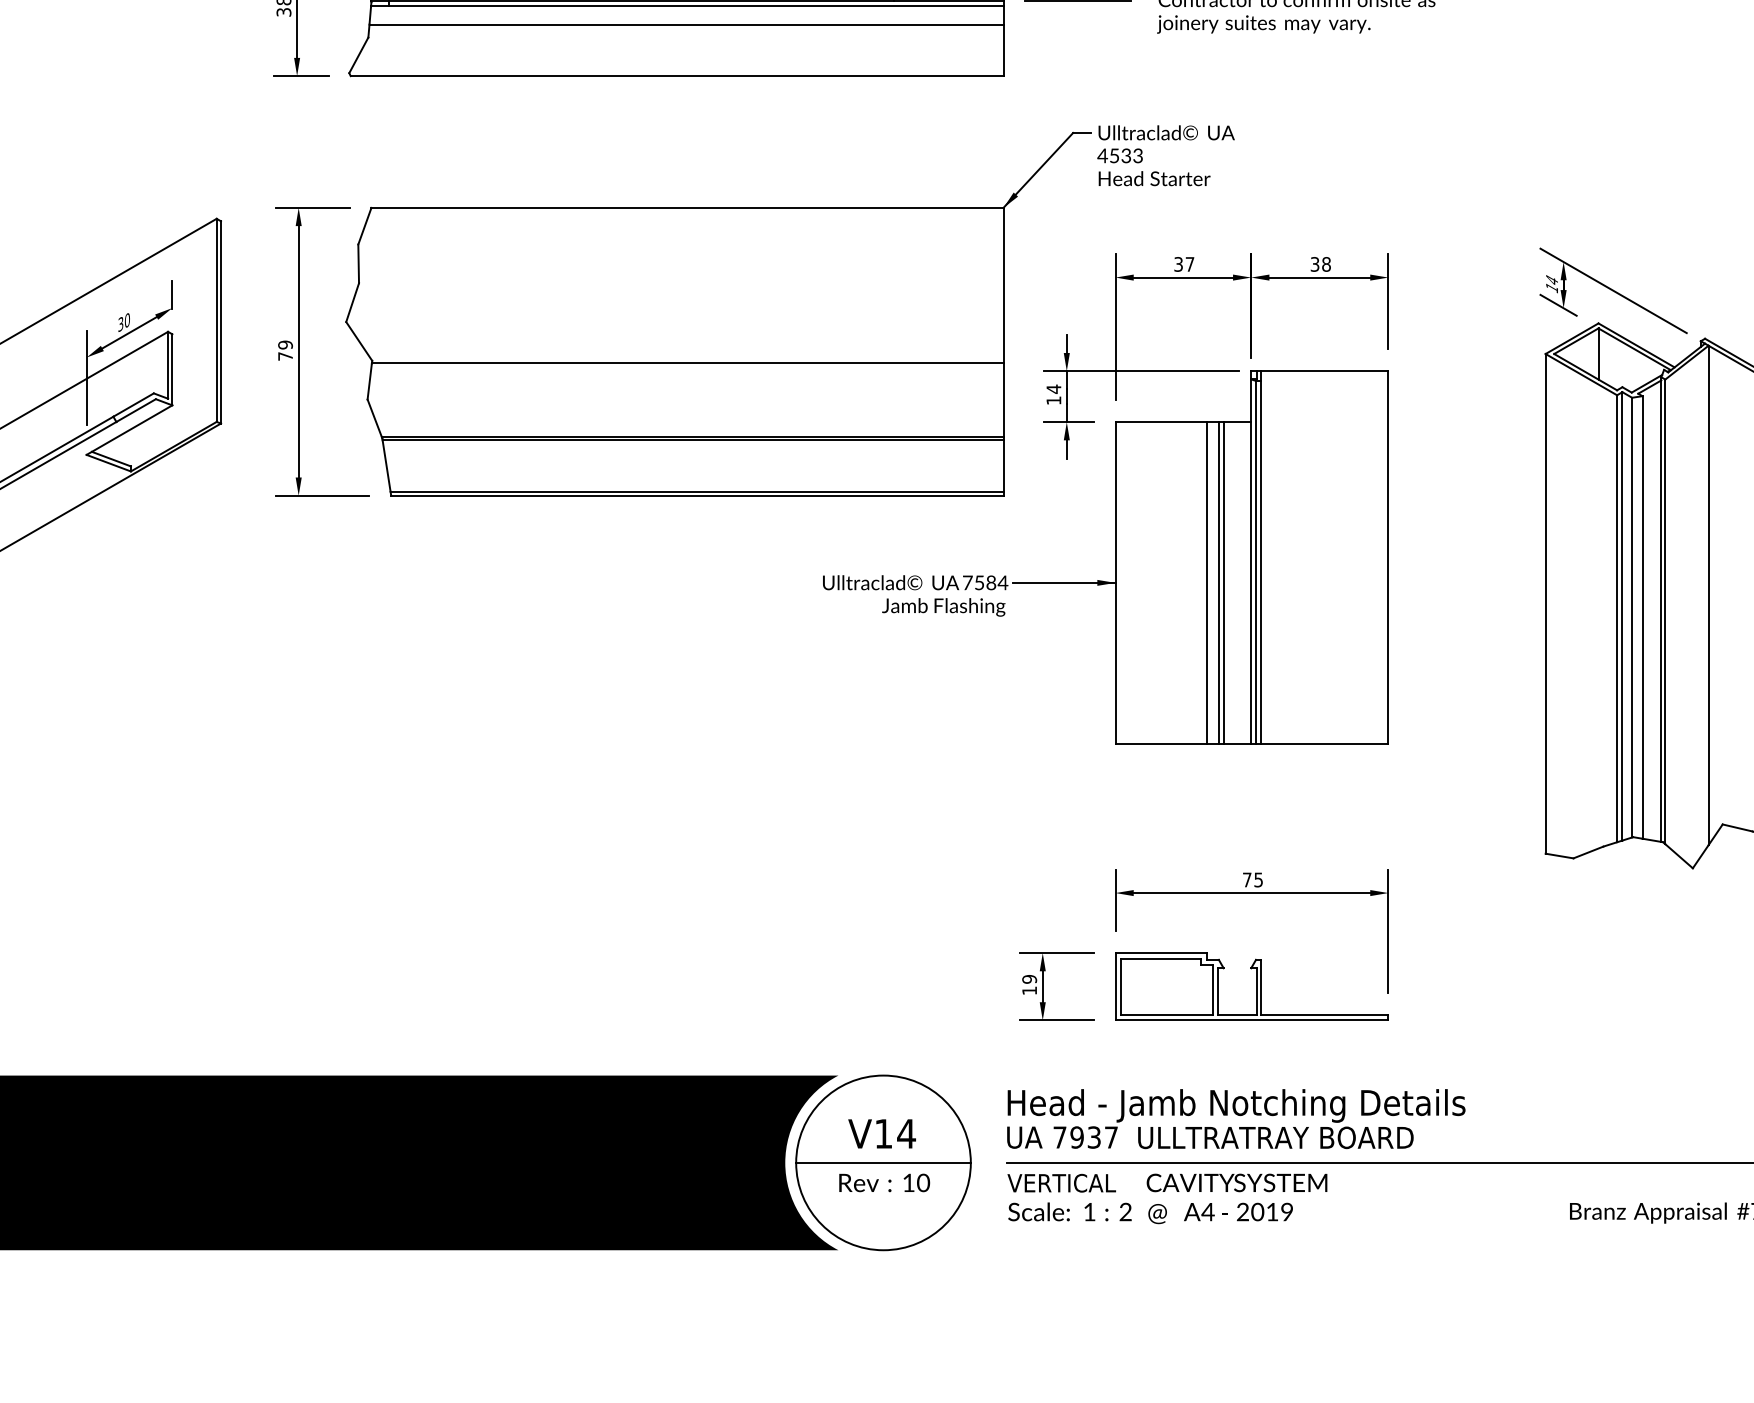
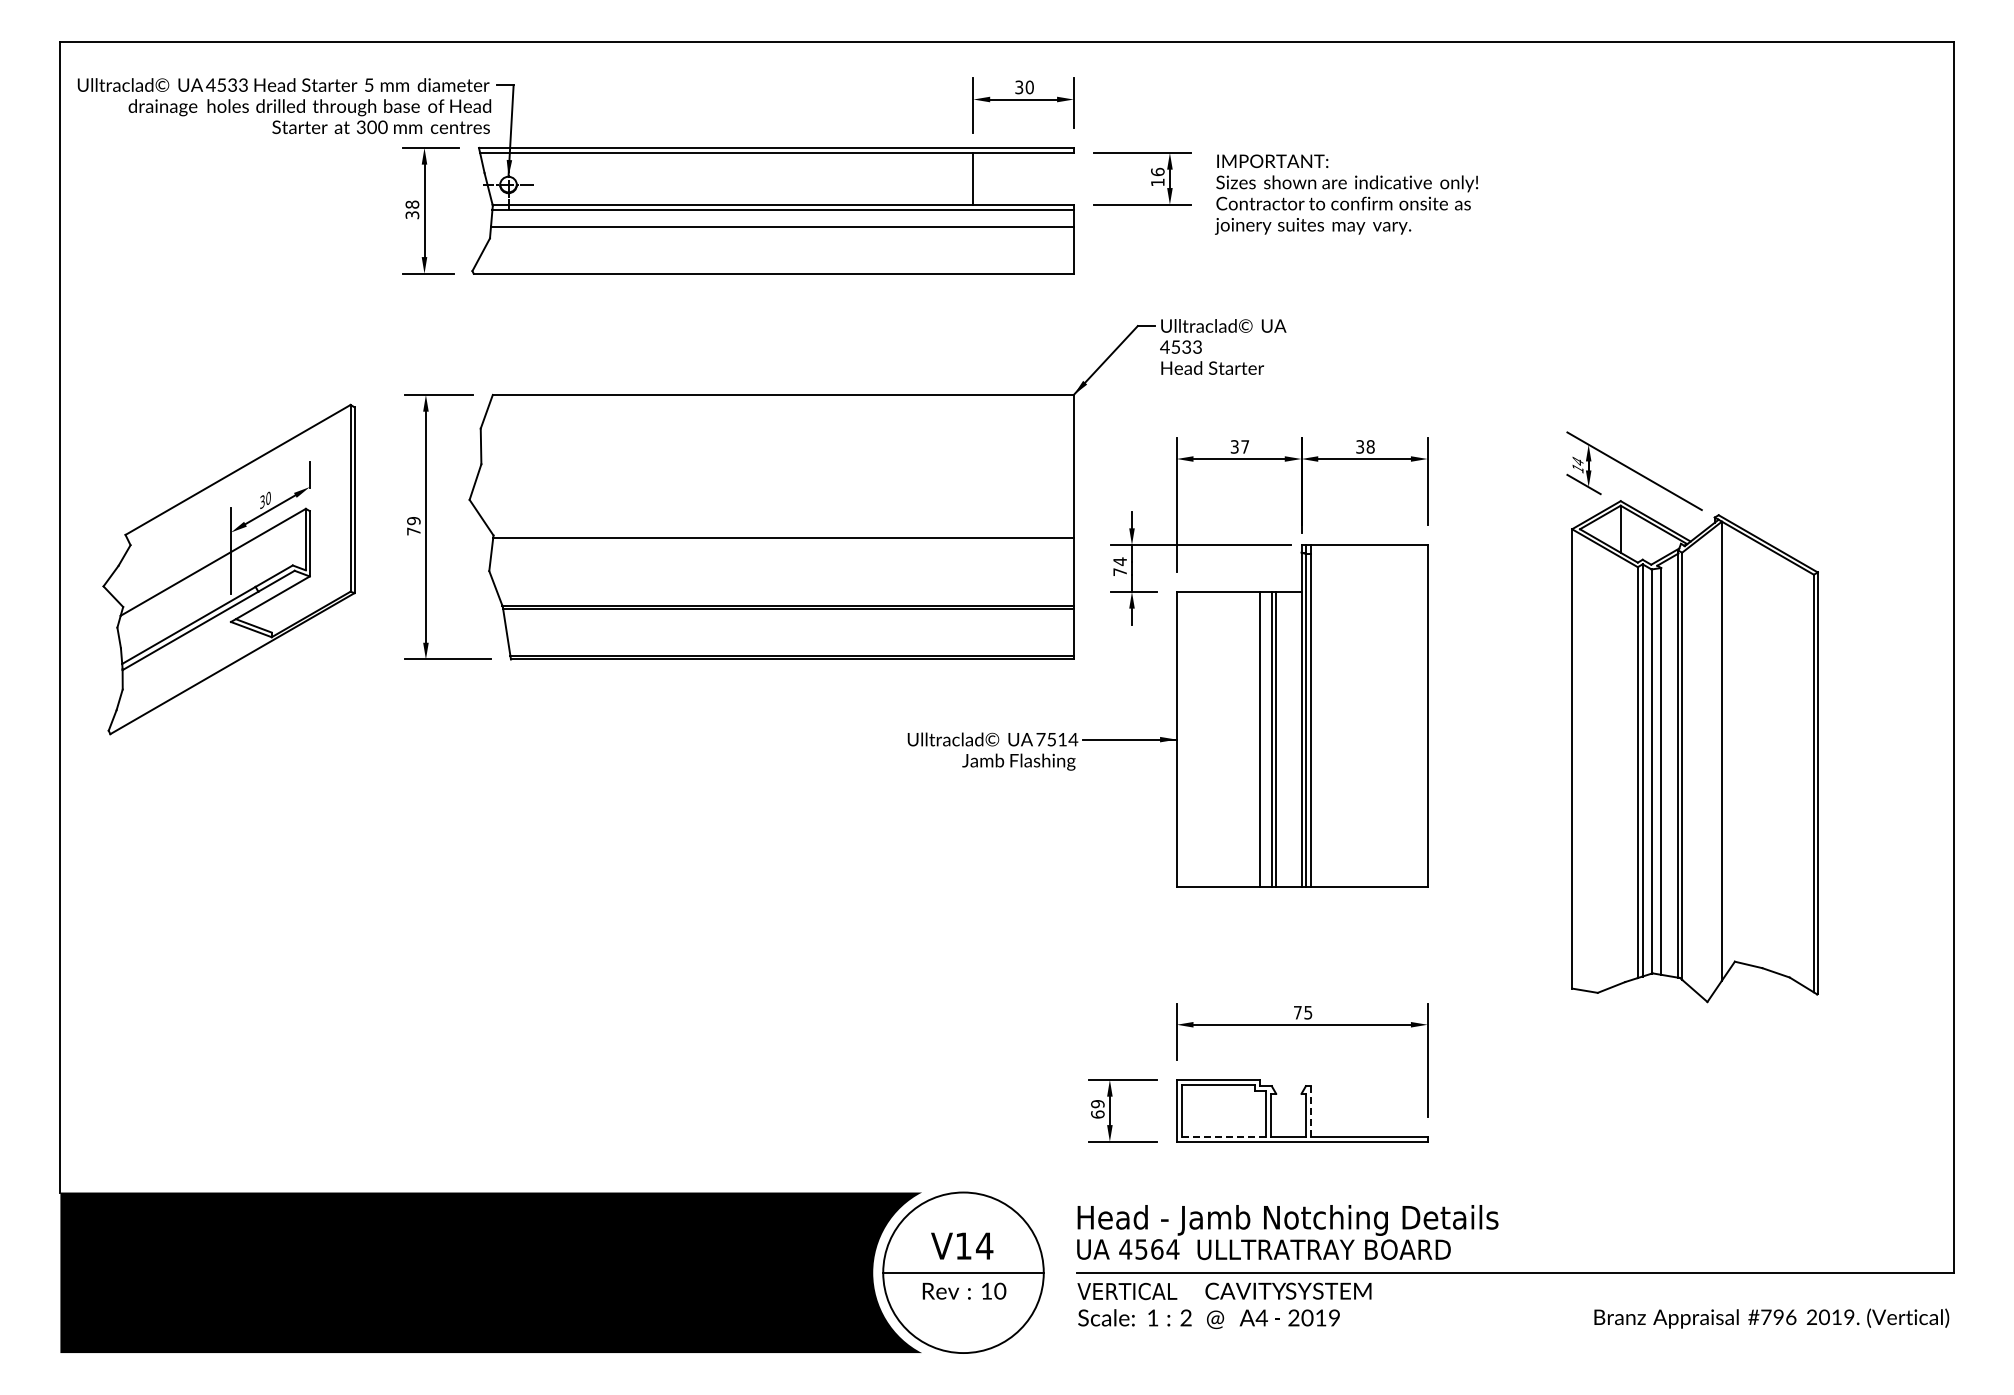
text: (1053, 399) -> (1119, 571), 14 -> 74
text: (991, 582) -> (1062, 739), 7584 -> 7514
line: (1261, 987) -> (1310, 1111), solid -> dashed
text: (1029, 990) -> (1097, 1114), 19 -> 69
line: (1166, 1014) -> (1223, 1136), solid -> dashed
text: (1085, 1137) -> (1149, 1249), 7937 -> 4564

